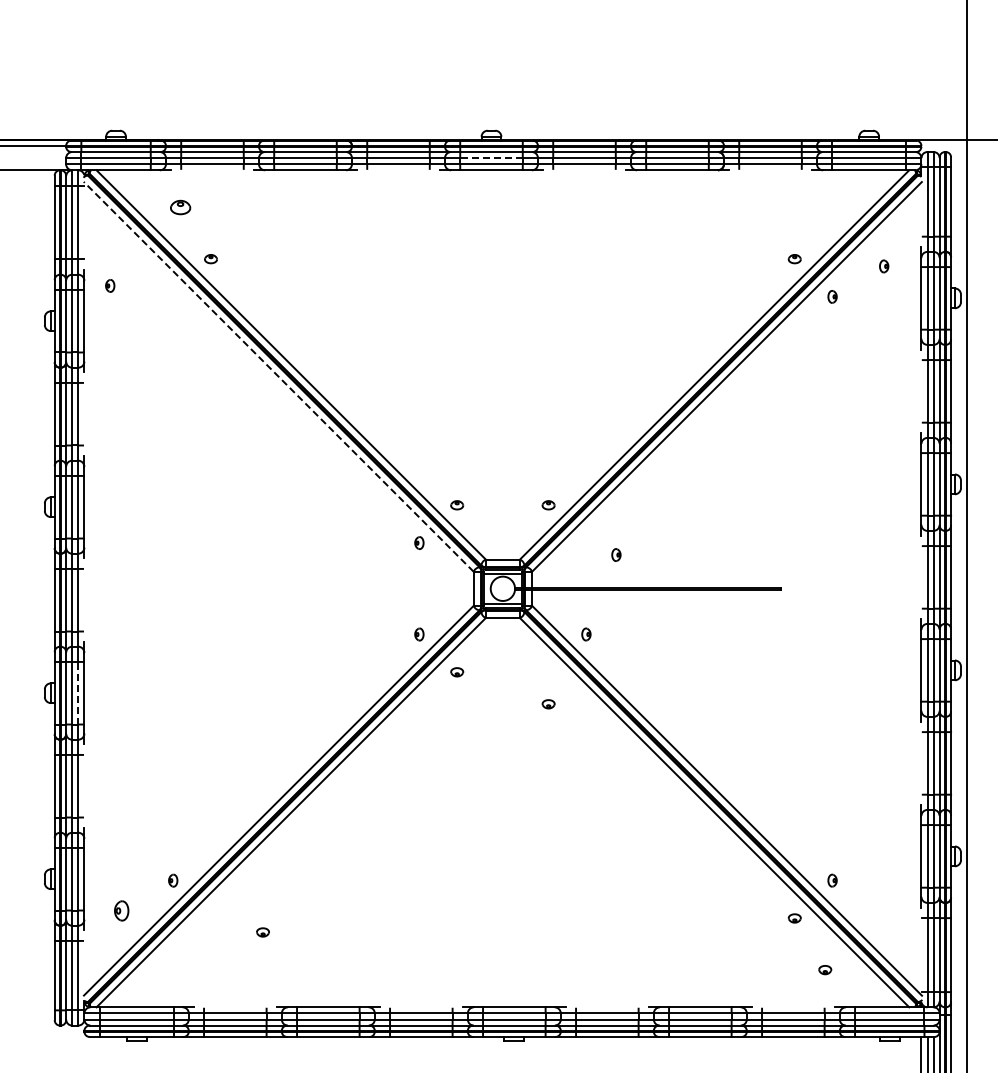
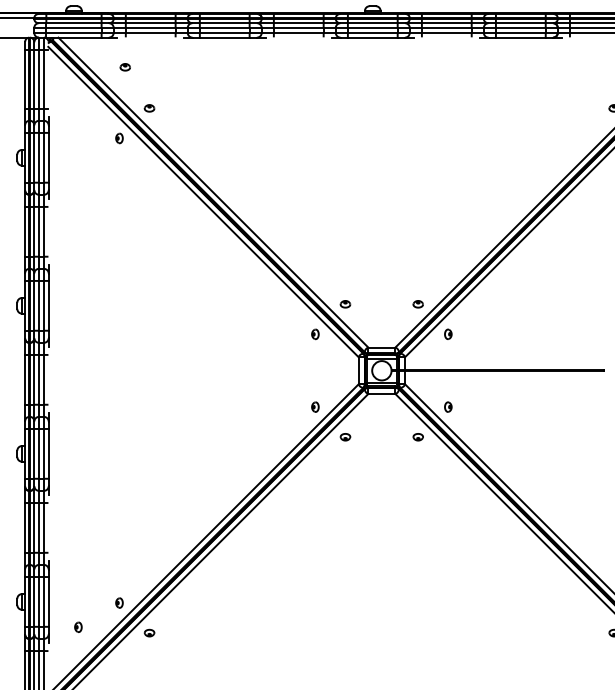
line: (491, 158) -> (372, 28), dashed -> solid
part: (180, 207) -> (125, 67), size x0.62
part: (110, 285) -> (119, 138), moved
line: (278, 376) -> (203, 201), dashed -> solid
part: (616, 554) -> (448, 333), moved
line: (78, 692) -> (44, 453), dashed -> solid
part: (548, 704) -> (418, 437), moved
part: (121, 911) -> (78, 627), size x0.62
part: (262, 932) -> (149, 633), moved

